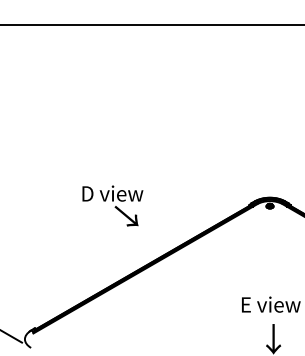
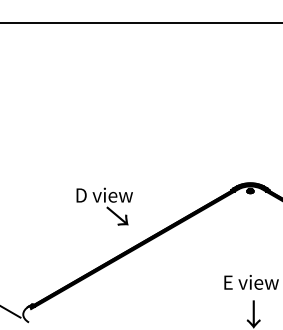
text: (112, 205) -> (104, 206), moved

